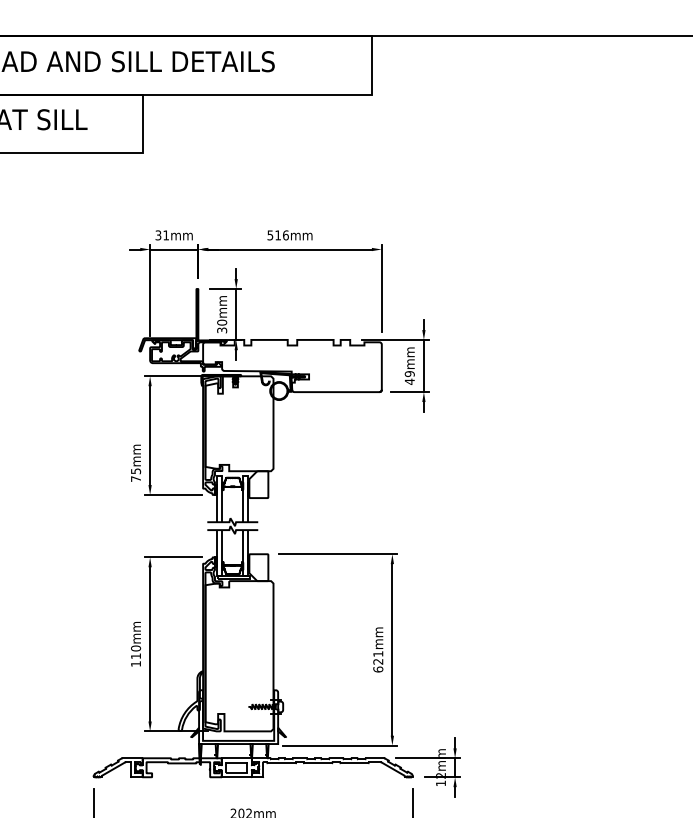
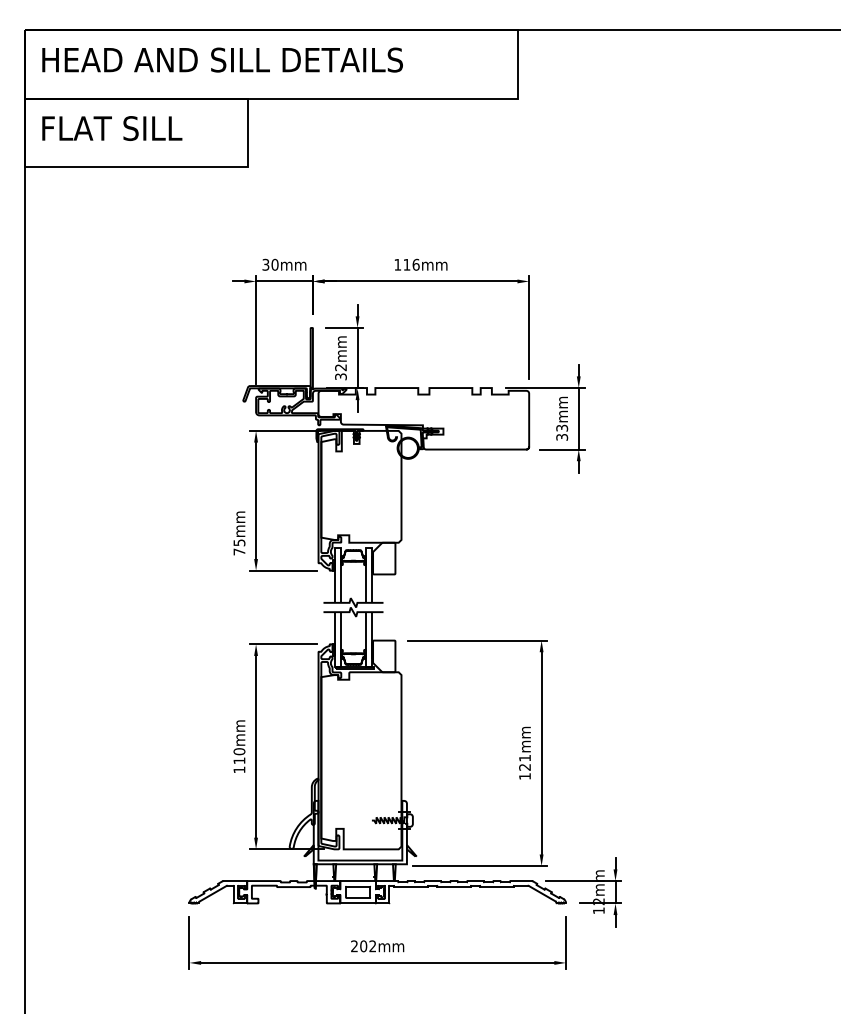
text: (165, 235) -> (274, 264), 31mm -> 30mm
text: (270, 235) -> (397, 264), 516mm -> 116mm
text: (221, 322) -> (340, 367), 30mm -> 32mm
text: (410, 377) -> (562, 432), 49mm -> 33mm
text: (377, 668) -> (524, 775), 621mm -> 121mm

